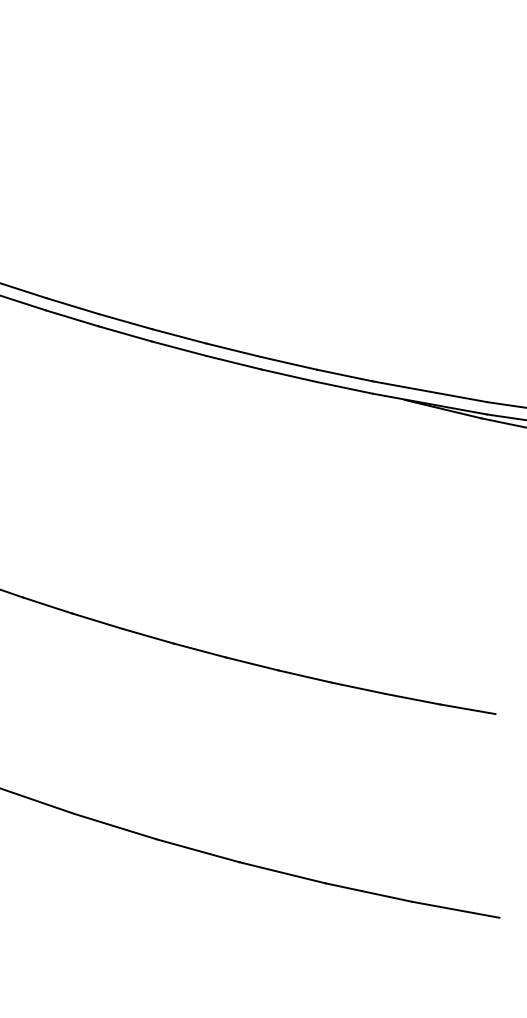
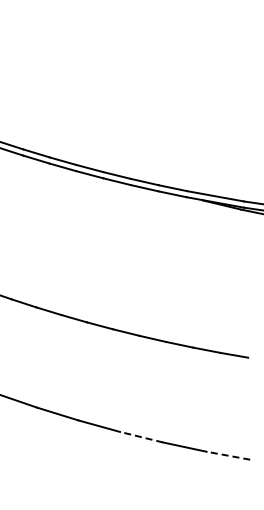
line: (282, 873) -> (141, 437), solid -> dashed
line: (454, 909) -> (227, 455), solid -> dashed

